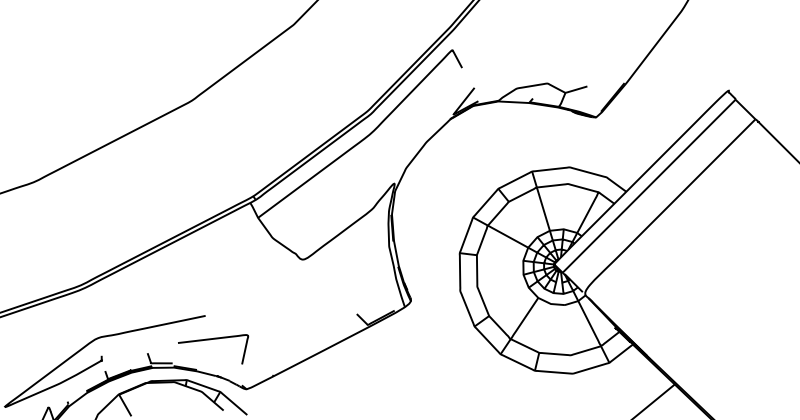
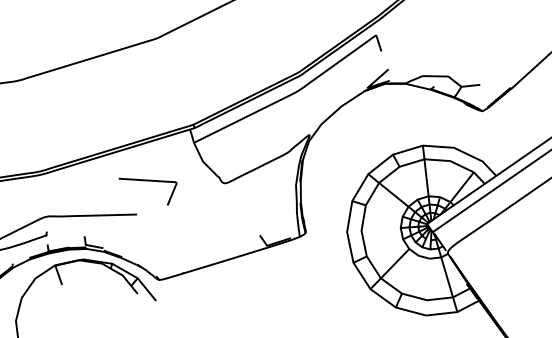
curve: (210, 340) -> (145, 181), moved

